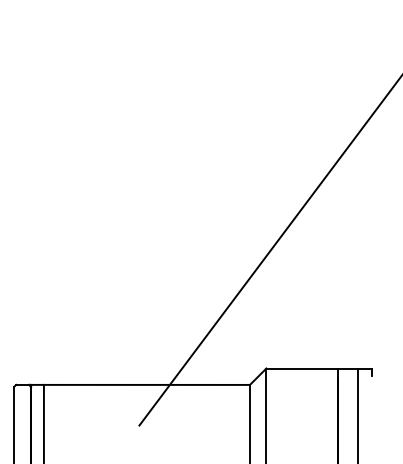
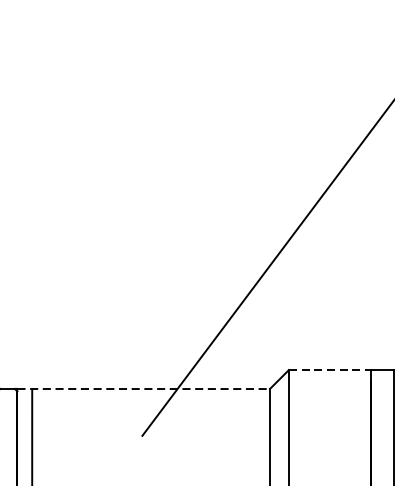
line: (302, 368) -> (330, 370), solid -> dashed
line: (141, 384) -> (144, 388), solid -> dashed

